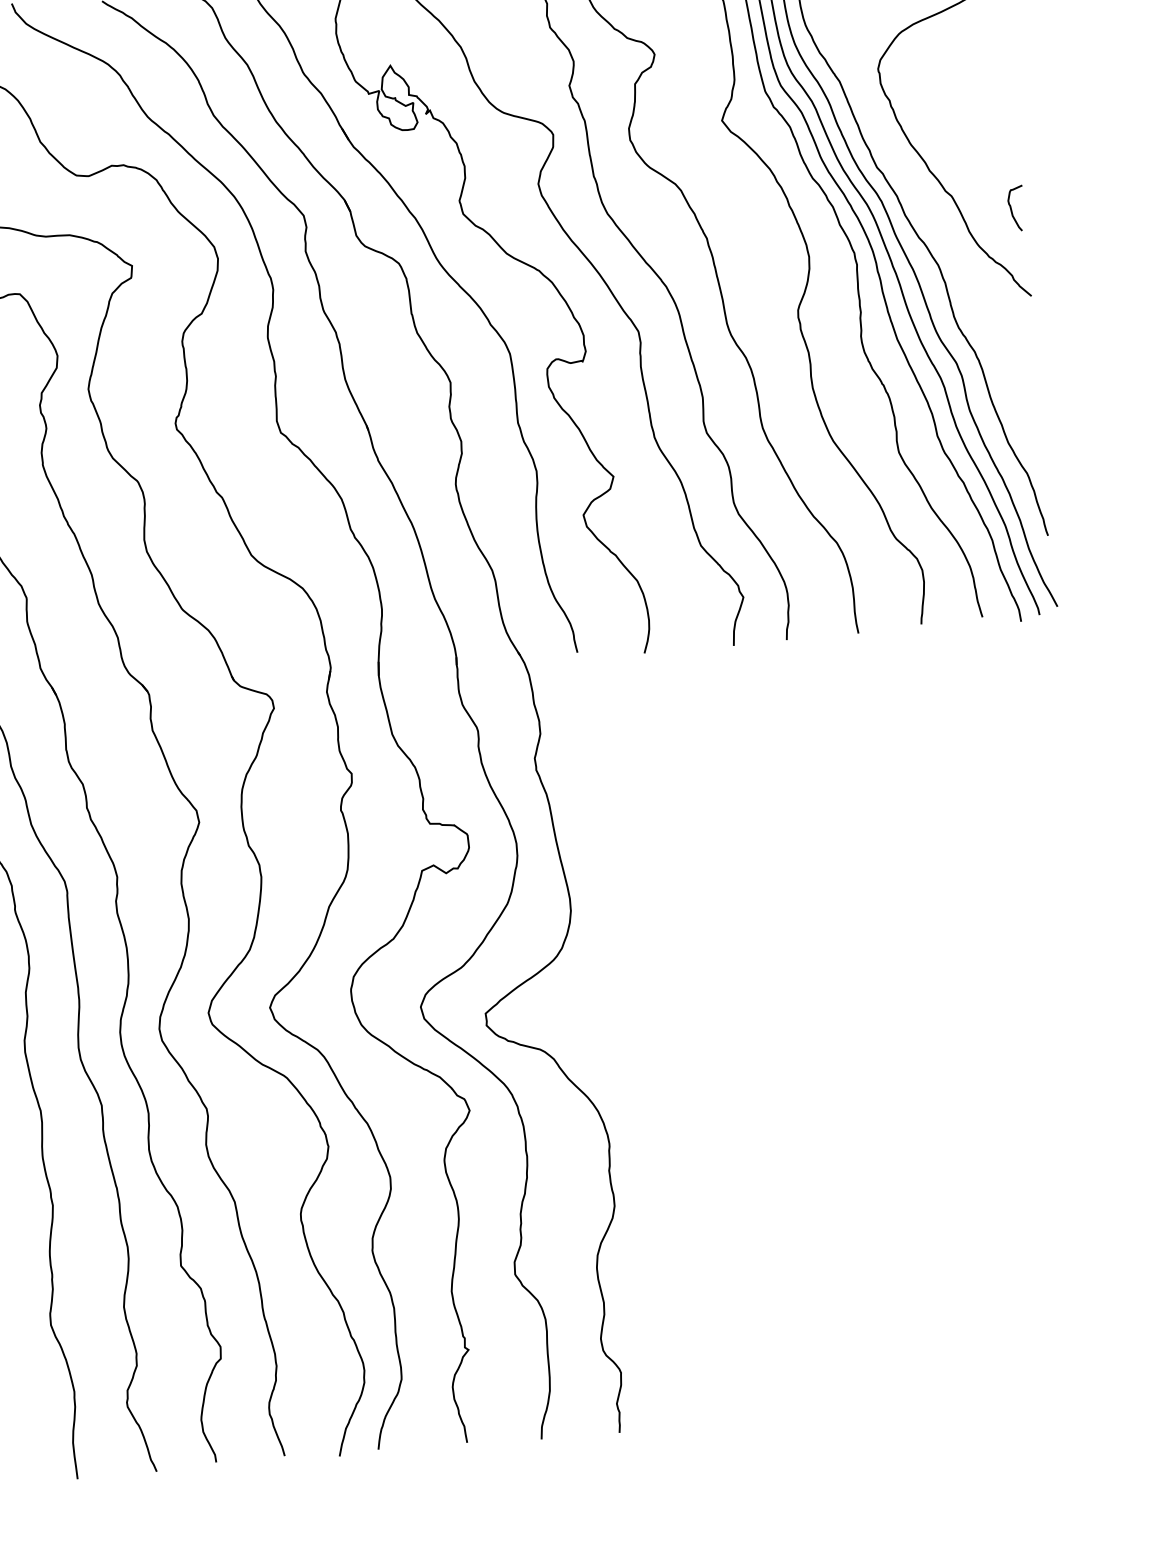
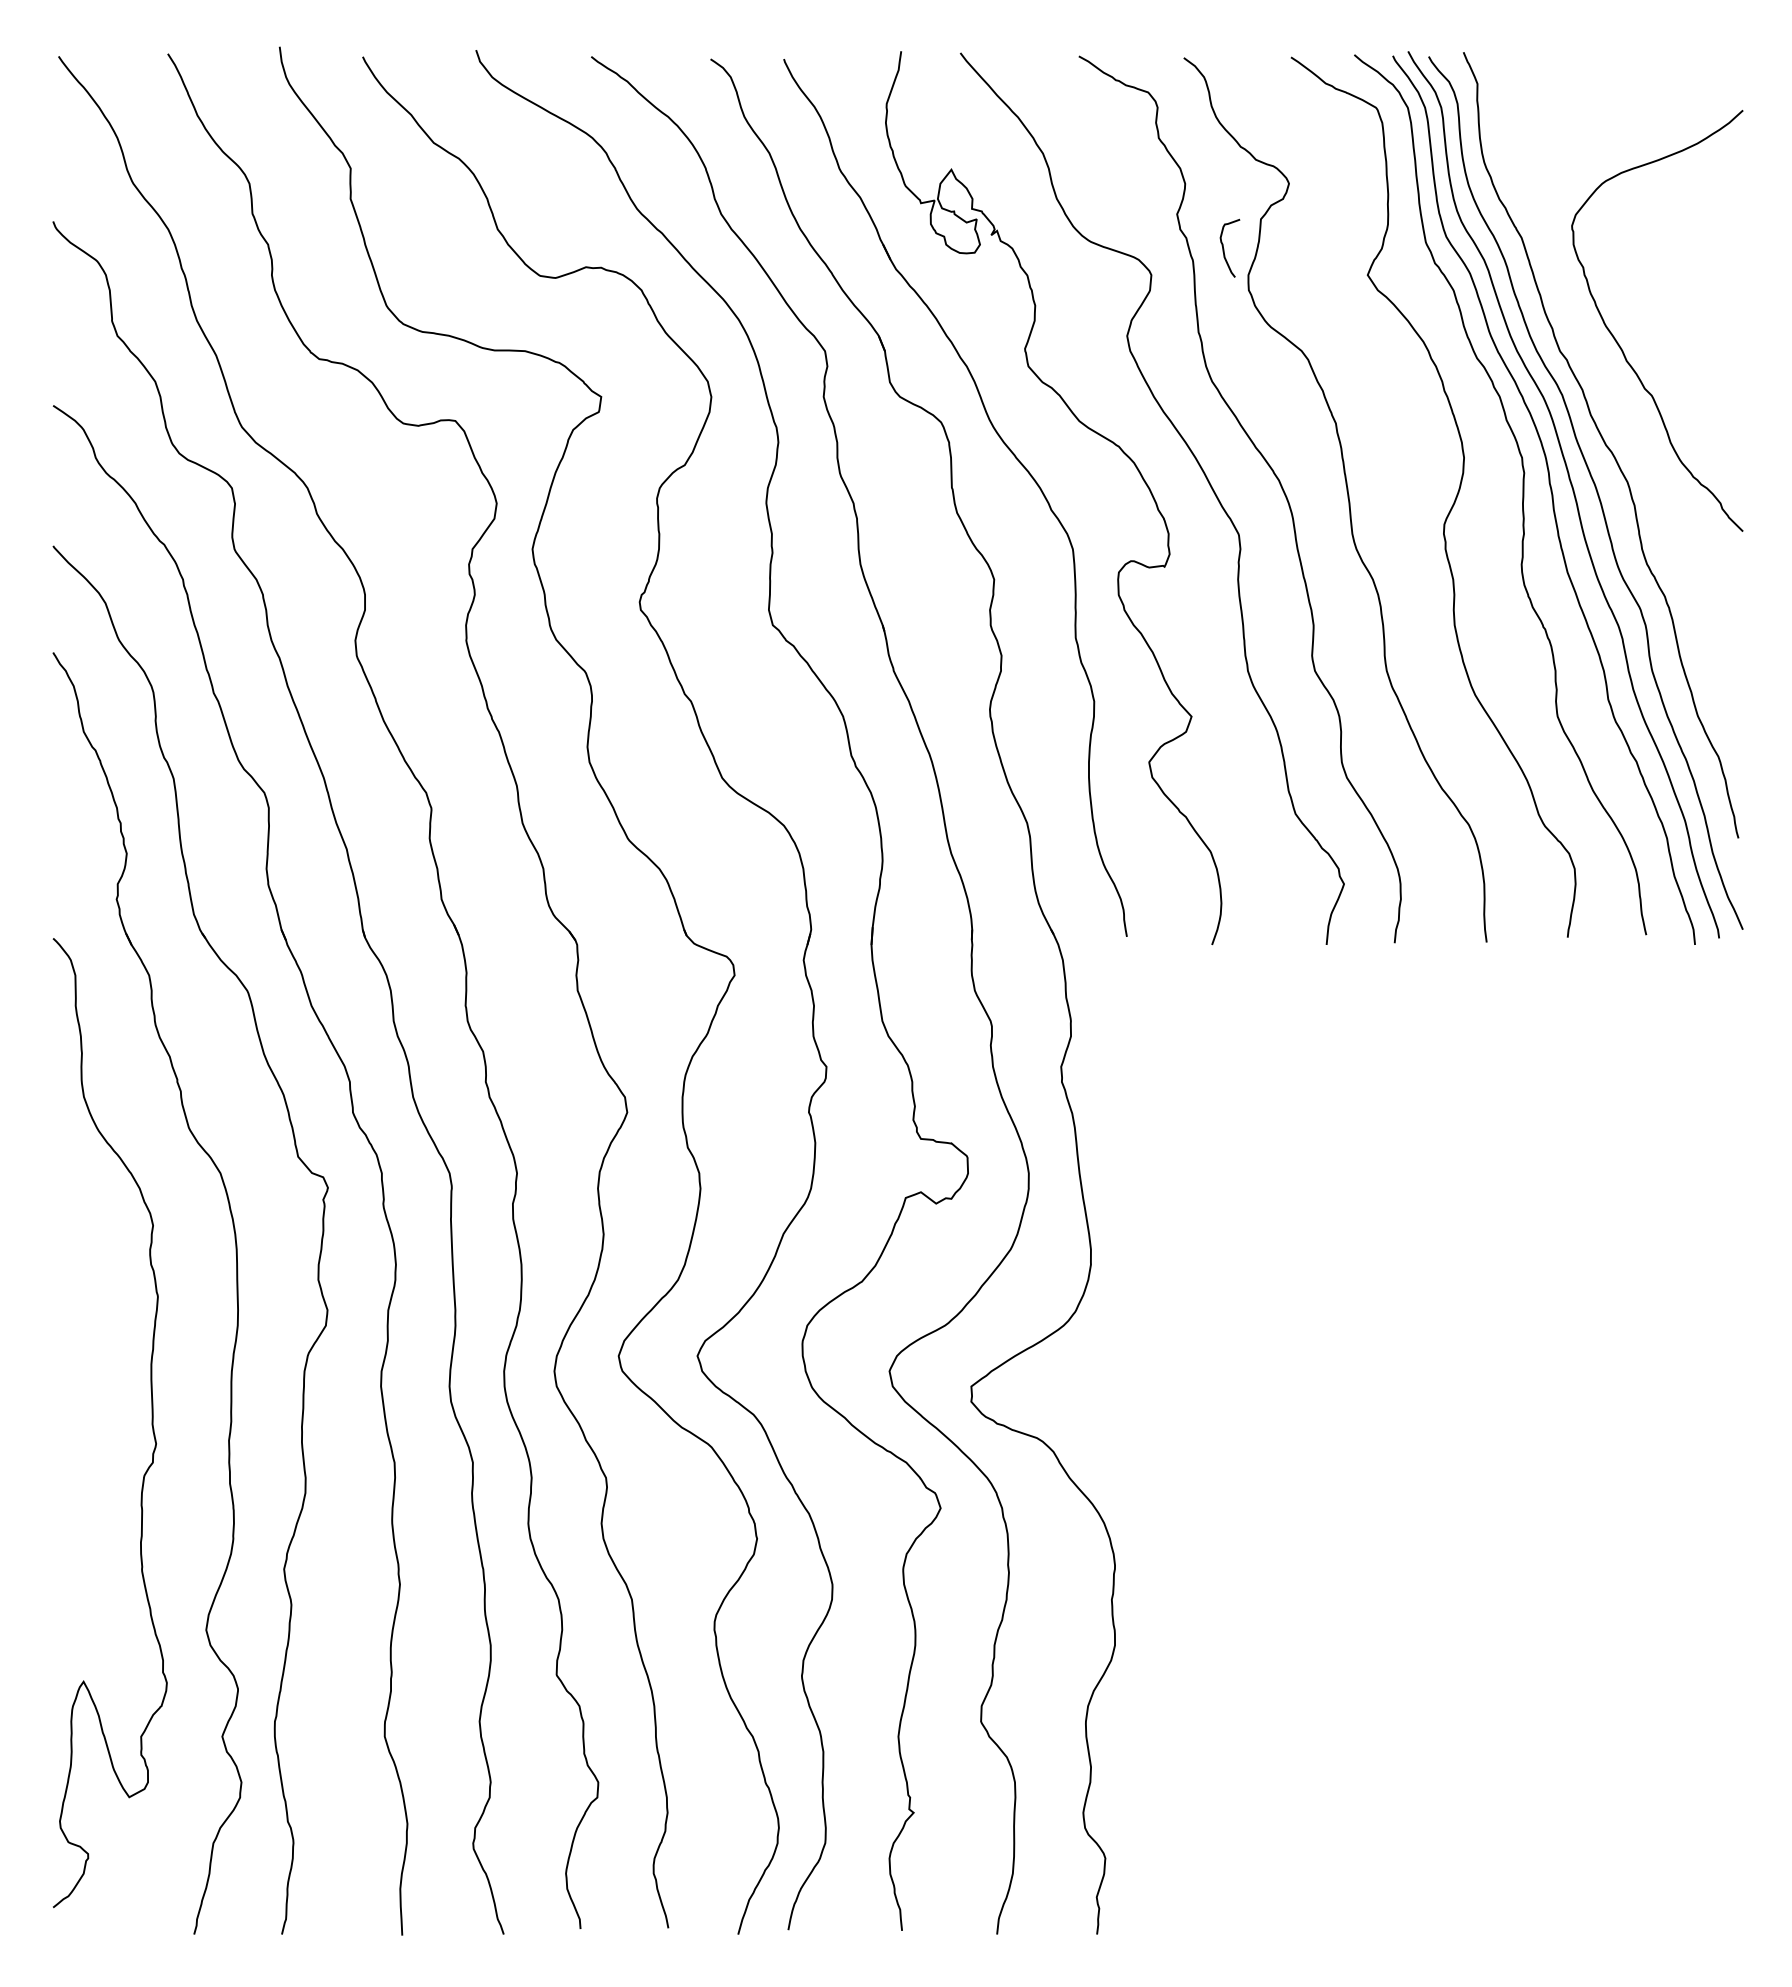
curve: (1012, 208) -> (1224, 248), moved

